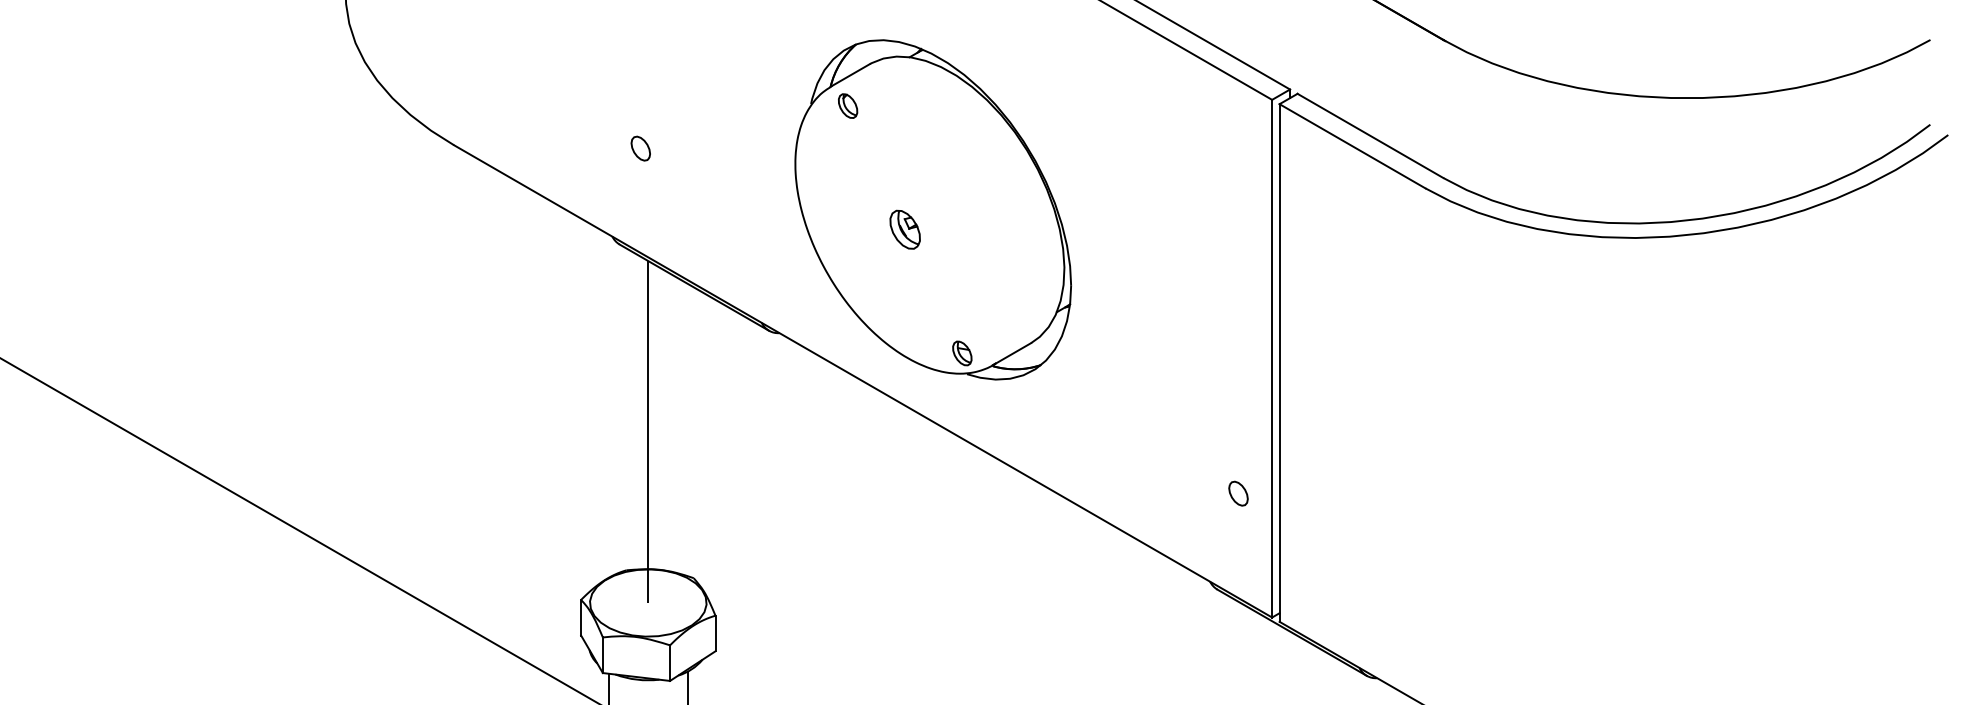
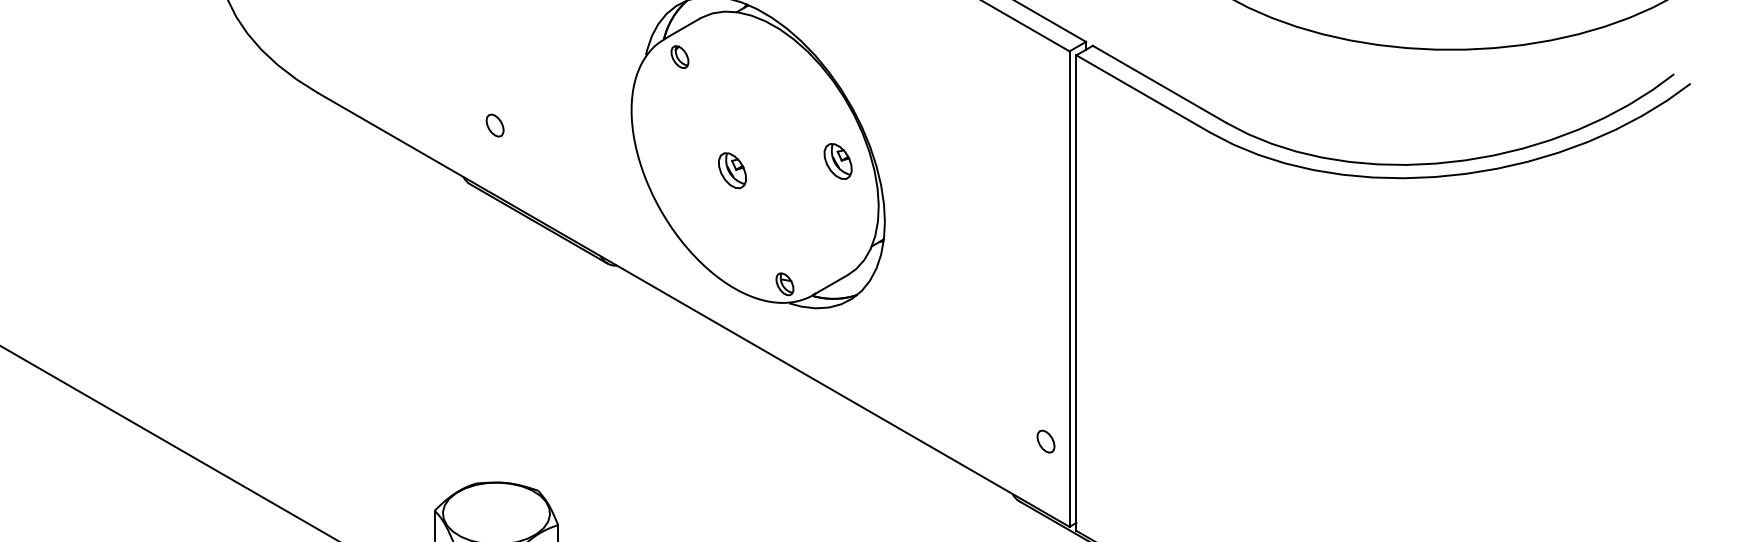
part: (640, 148) -> (494, 125), moved
part: (1019, 219) -> (837, 161), added
line: (648, 431) -> (496, 356), removed
part: (1238, 493) -> (1045, 441), moved

